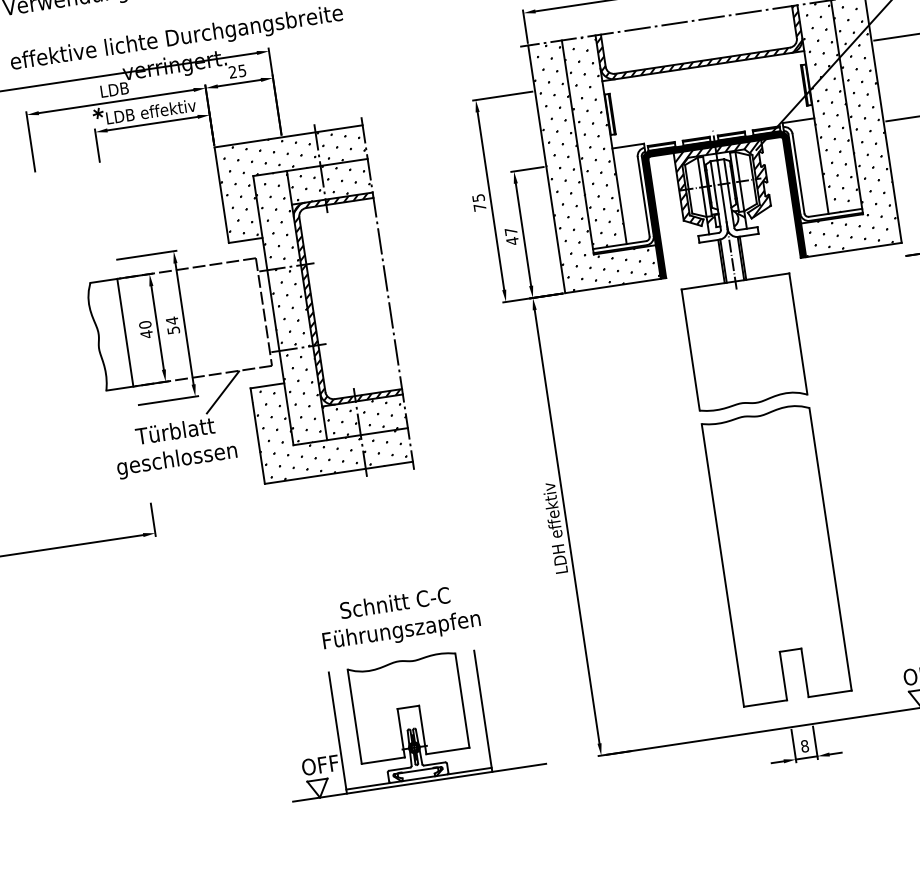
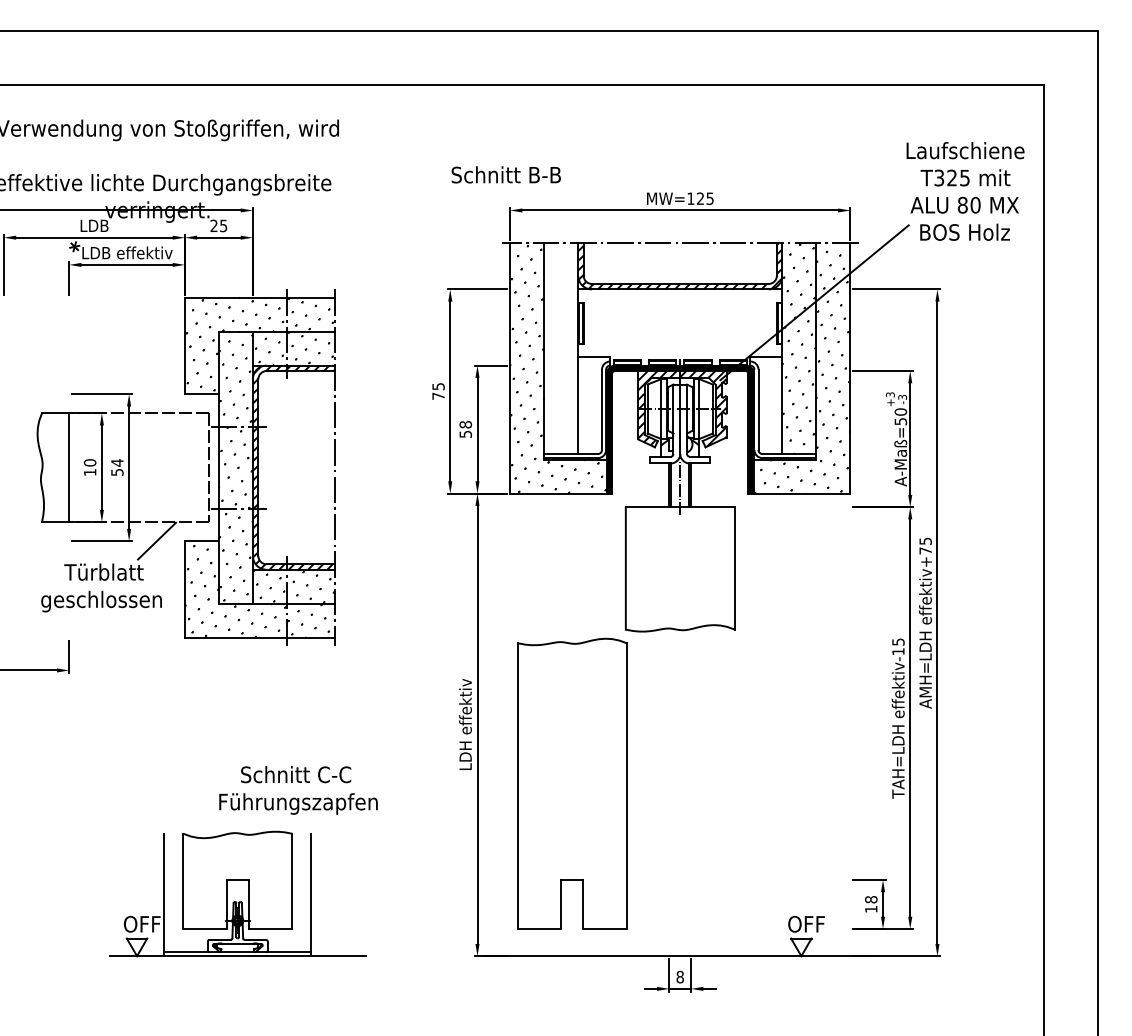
hatch: (594, 142) -> (561, 348), removed
text: (511, 236) -> (465, 429), 47 -> 58
text: (147, 334) -> (90, 472), 40 -> 10
part: (776, 554) -> (572, 783), moved
part: (410, 720) -> (237, 893), moved

